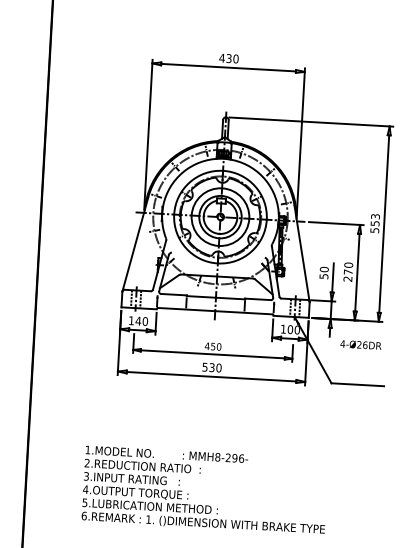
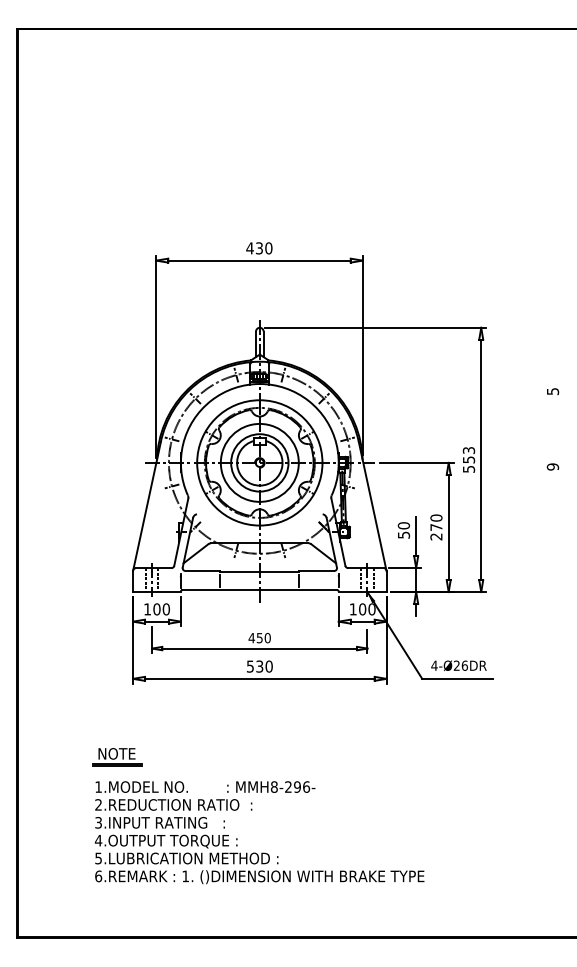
text: (138, 321) -> (156, 609), 140 -> 100
text: (360, 344) -> (458, 665), moved
part: (103, 428) -> (117, 757), added

